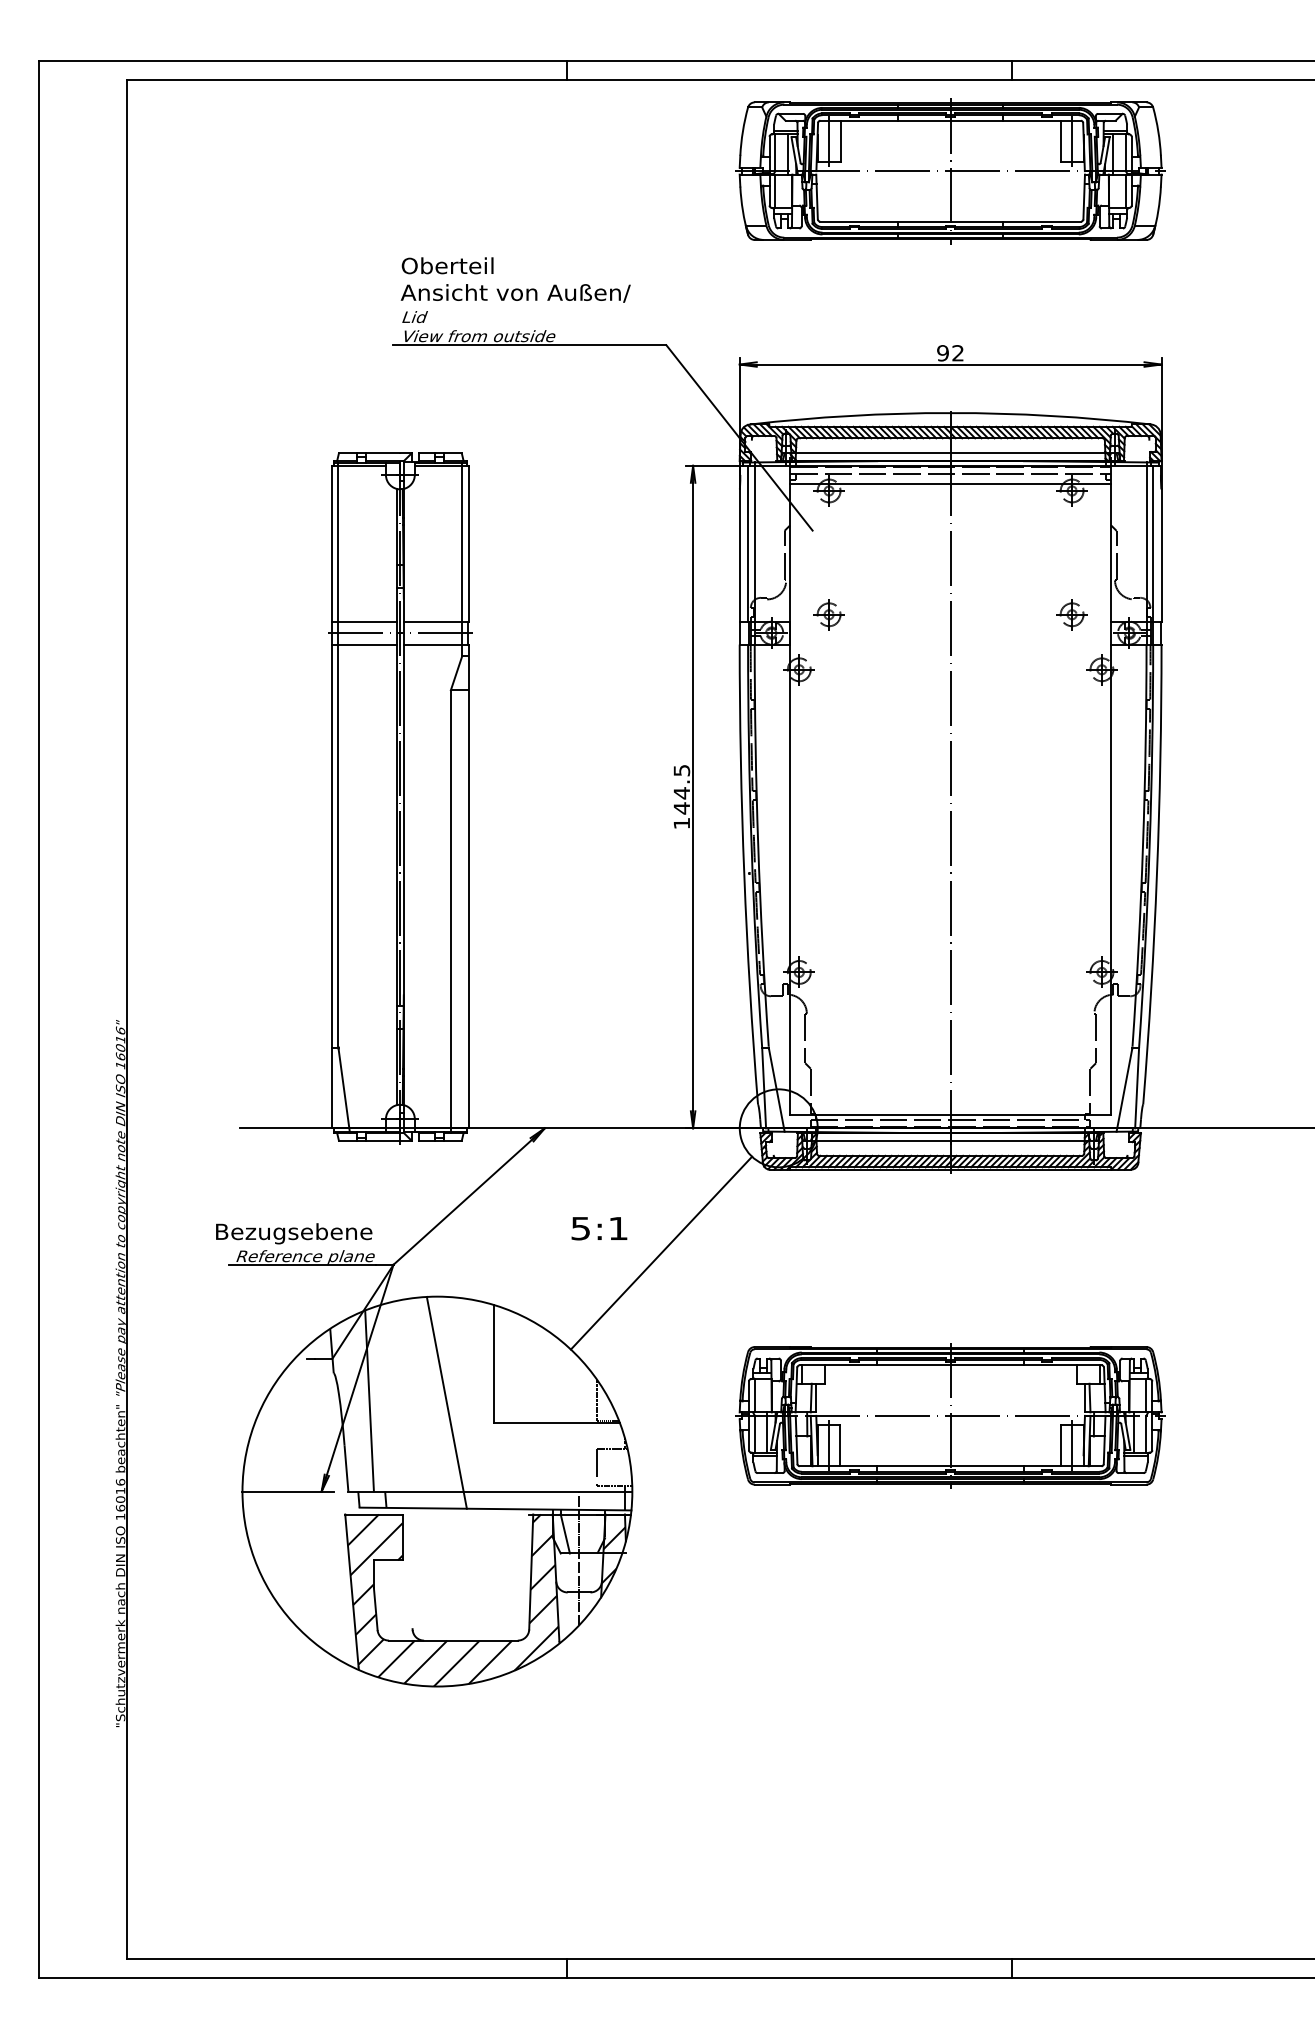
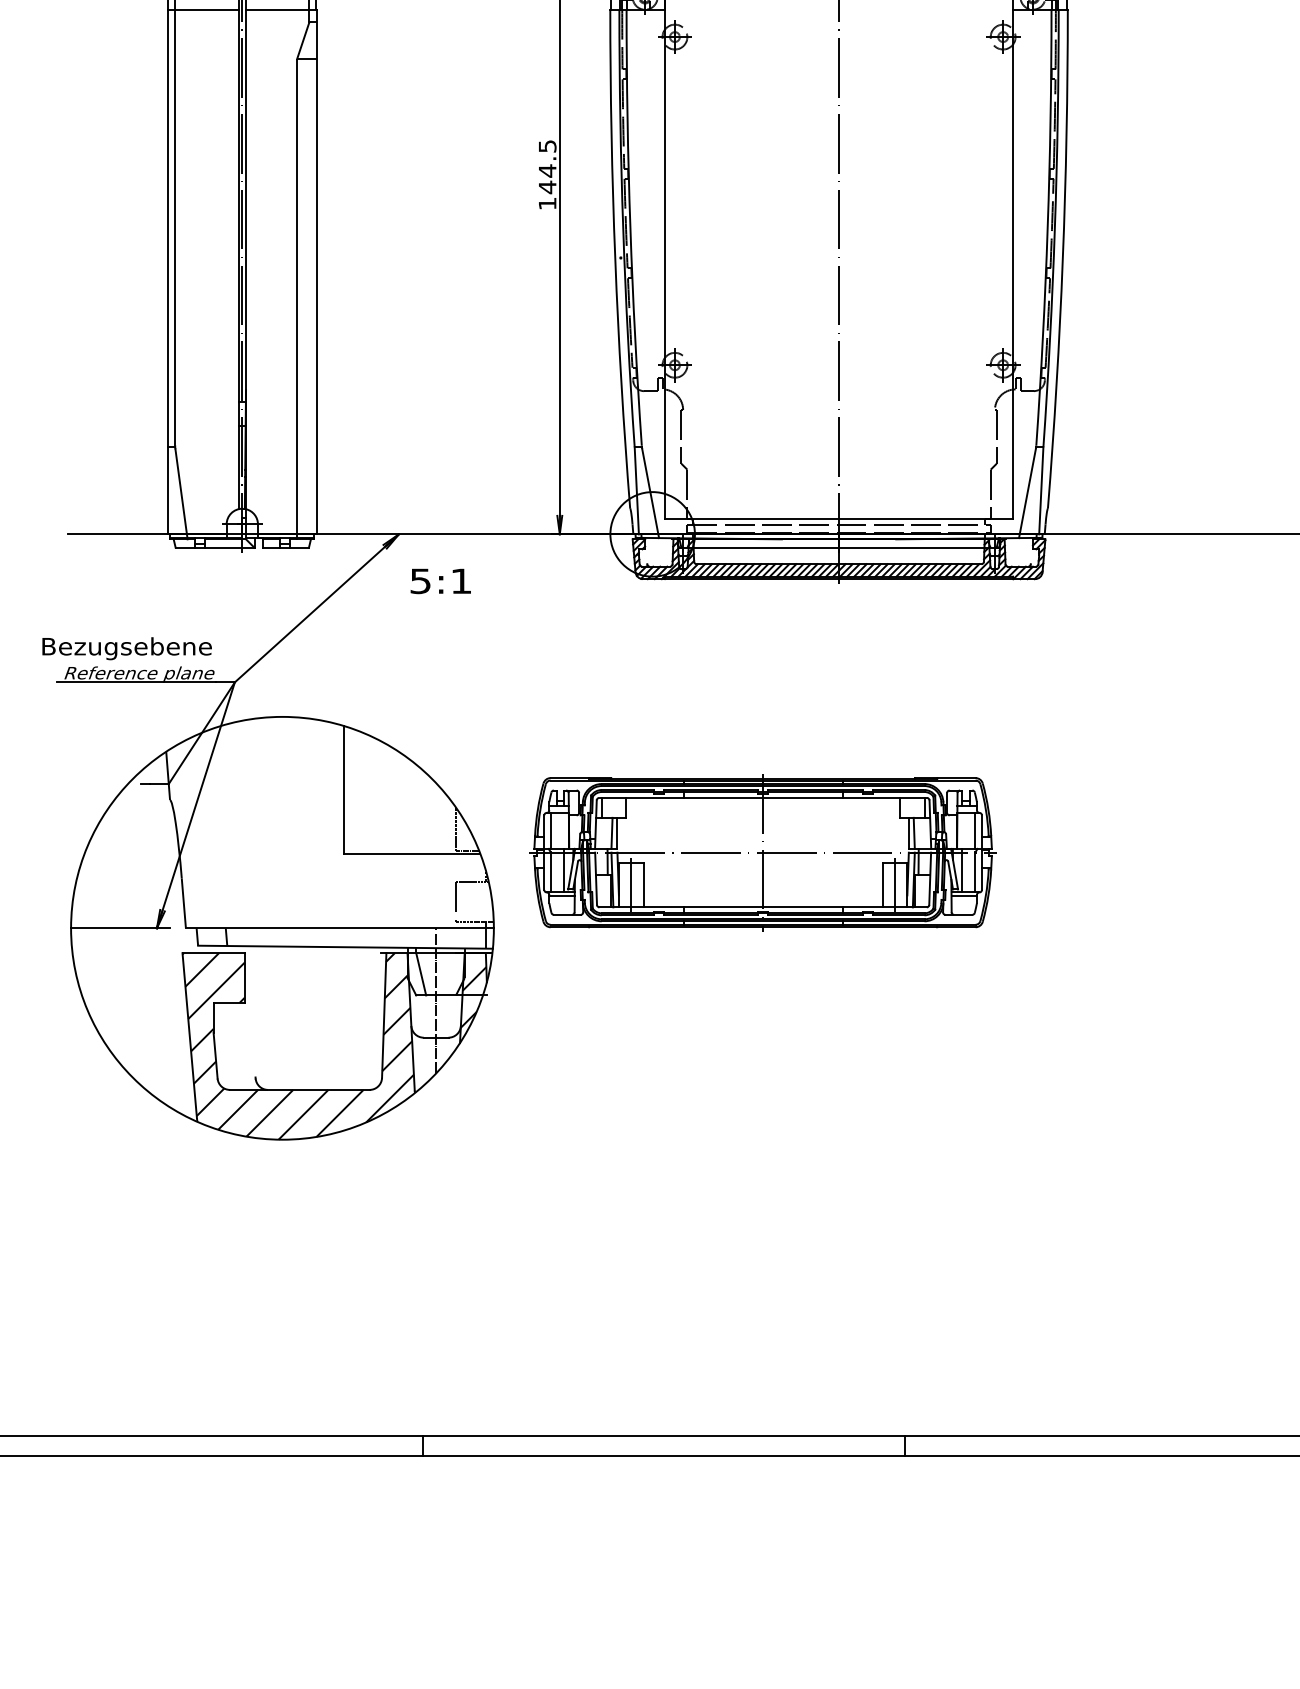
text: (599, 1228) -> (440, 581), moved
line: (661, 1252) -> (525, 669), removed
line: (369, 1400) -> (208, 829), removed
line: (446, 1402) -> (292, 831), removed
part: (950, 1415) -> (763, 852), moved

